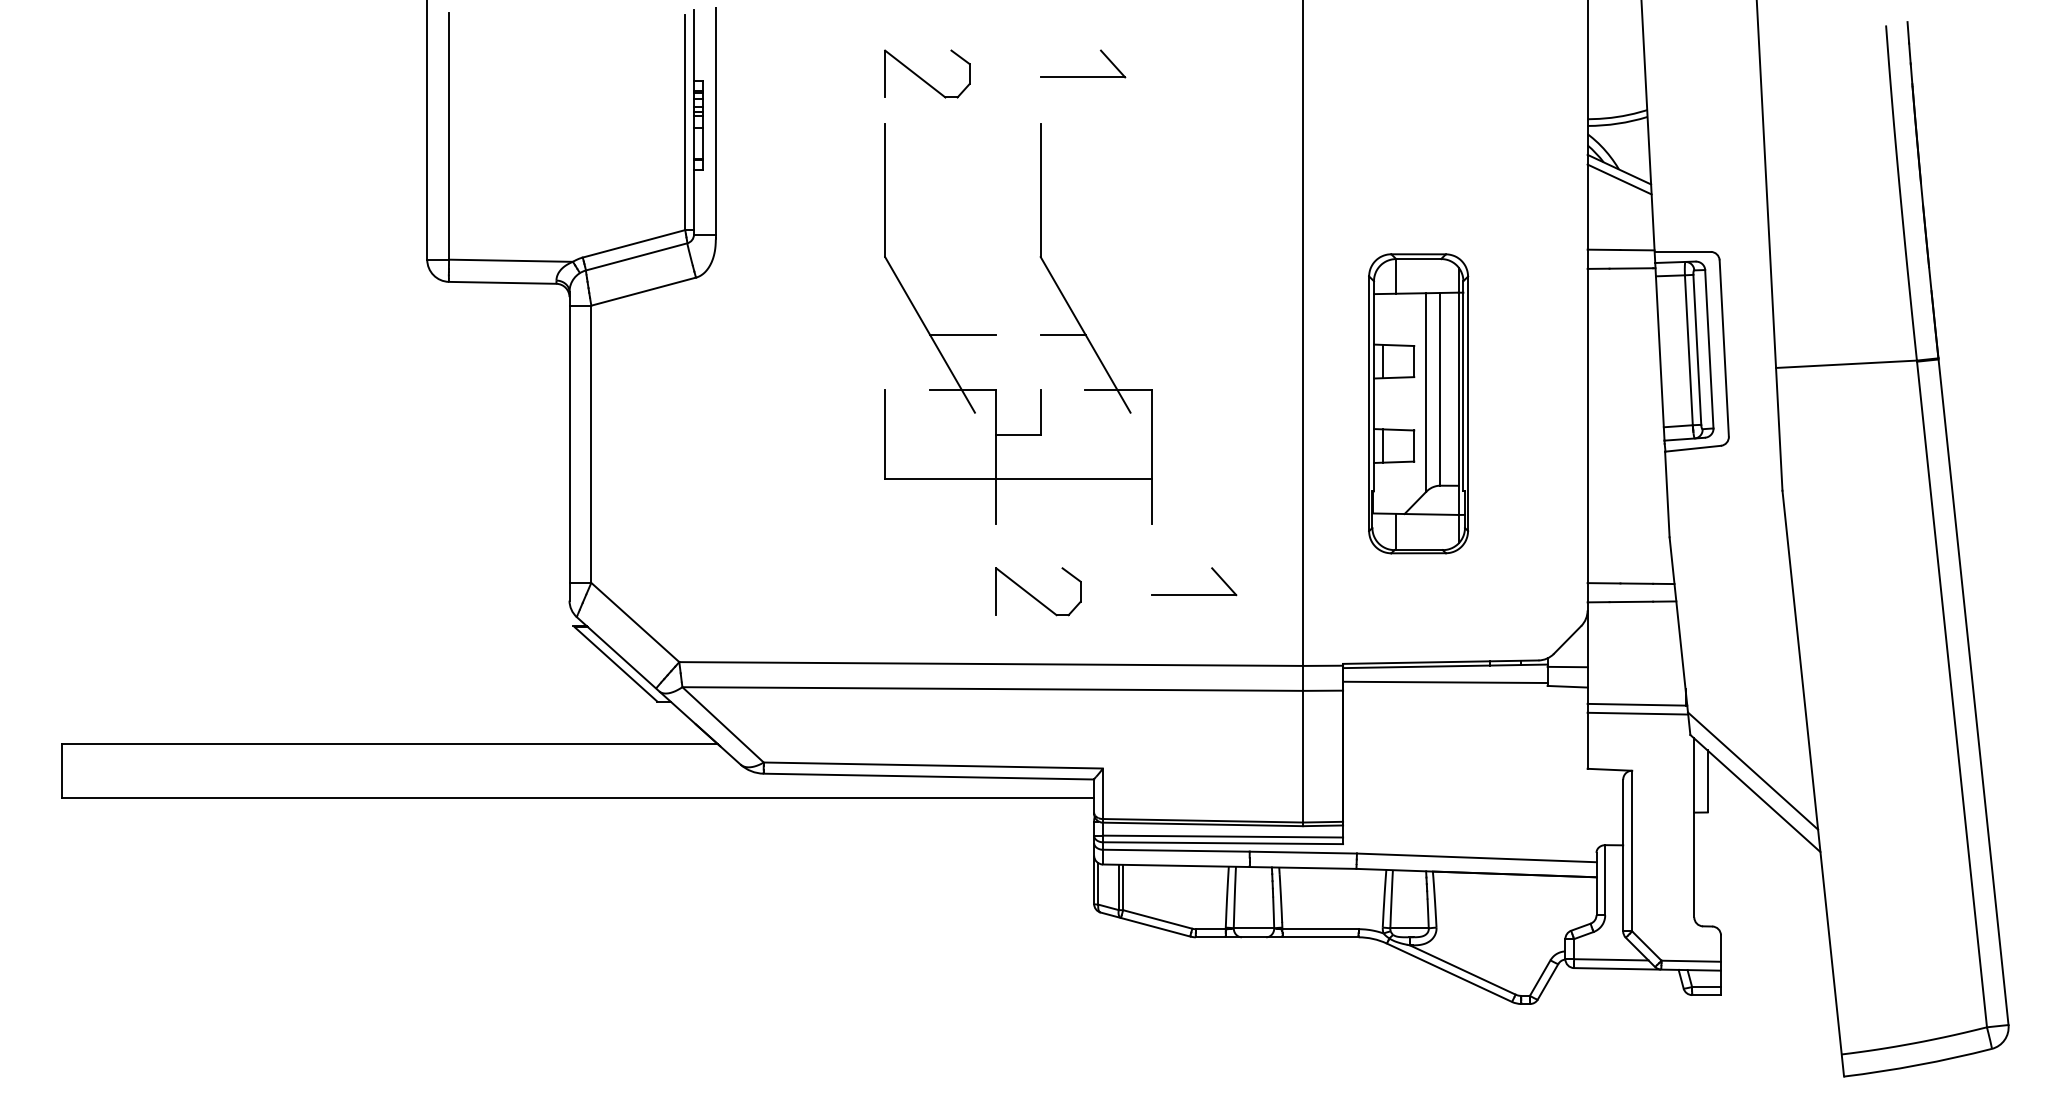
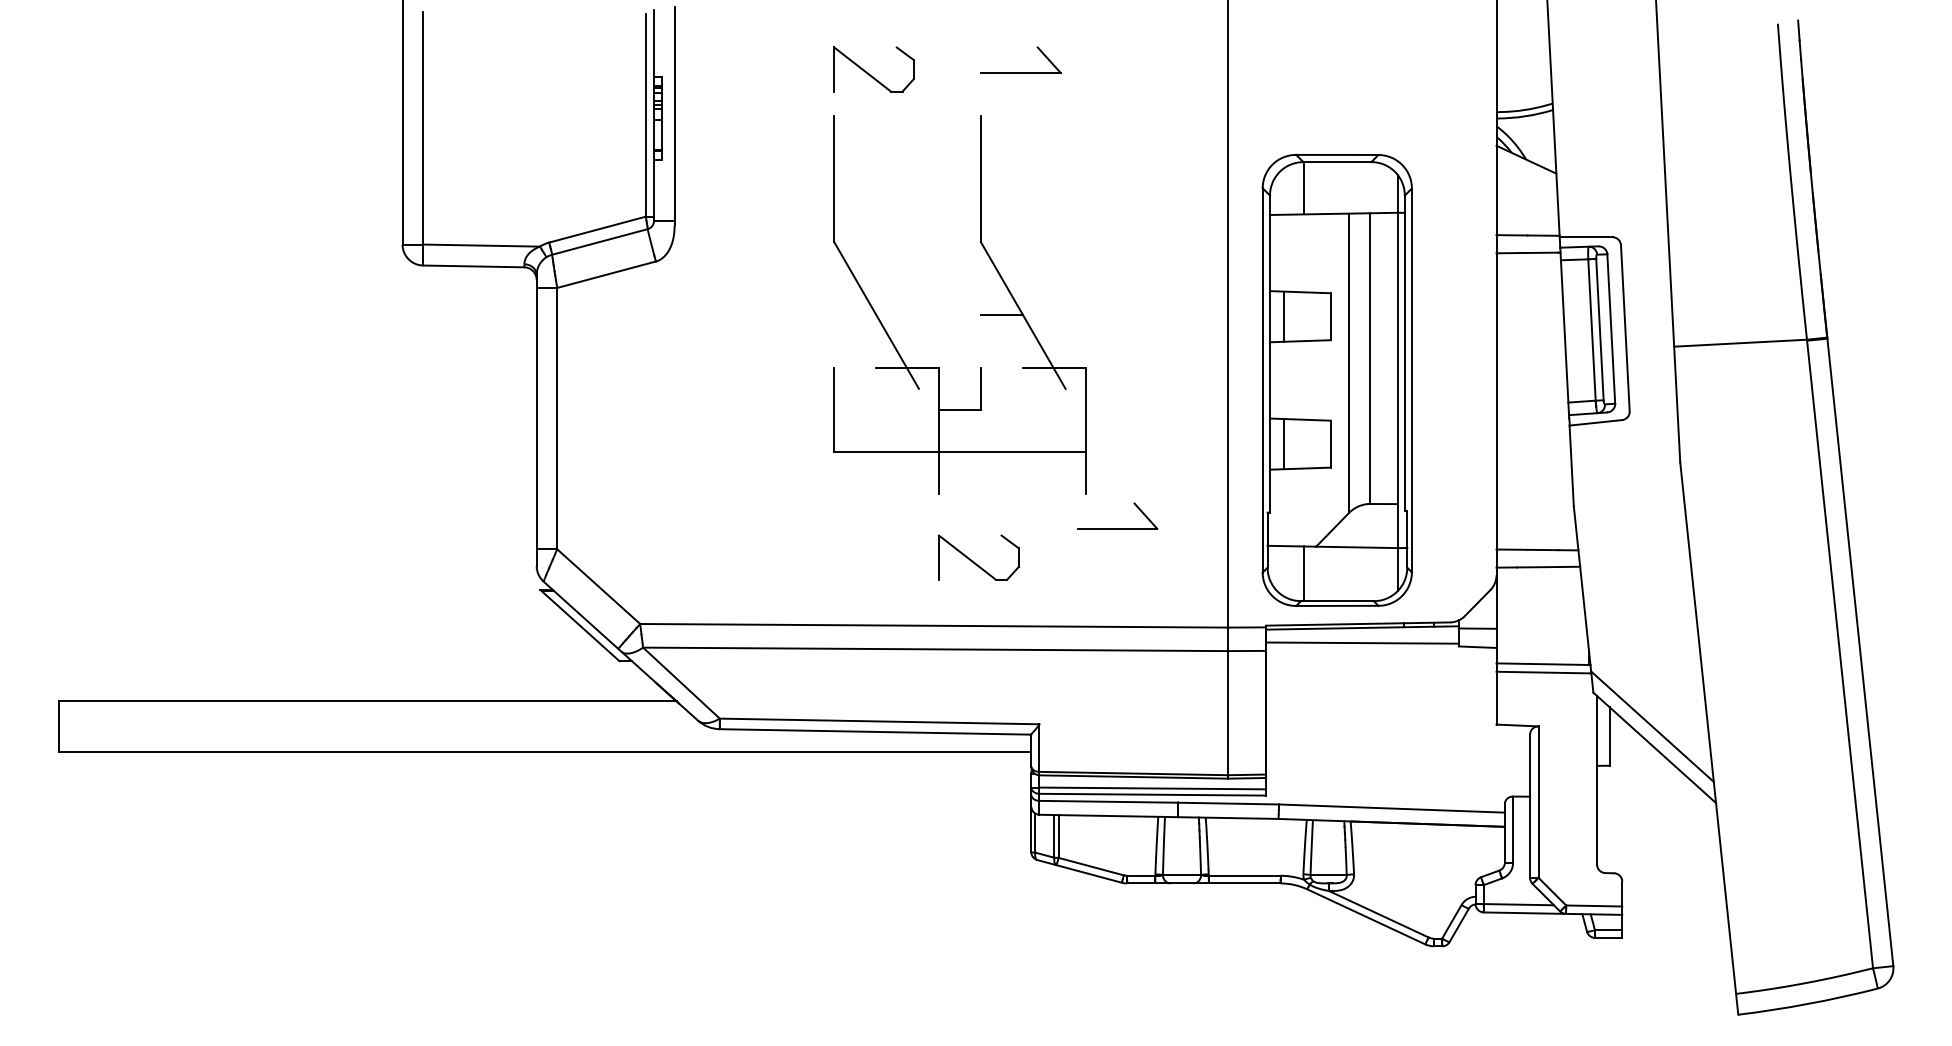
line: (1619, 178) -> (1526, 168), removed
line: (962, 334) -> (907, 315), removed
part: (1417, 403) -> (1336, 380), size x1.6
part: (1194, 594) -> (1117, 528), moved

